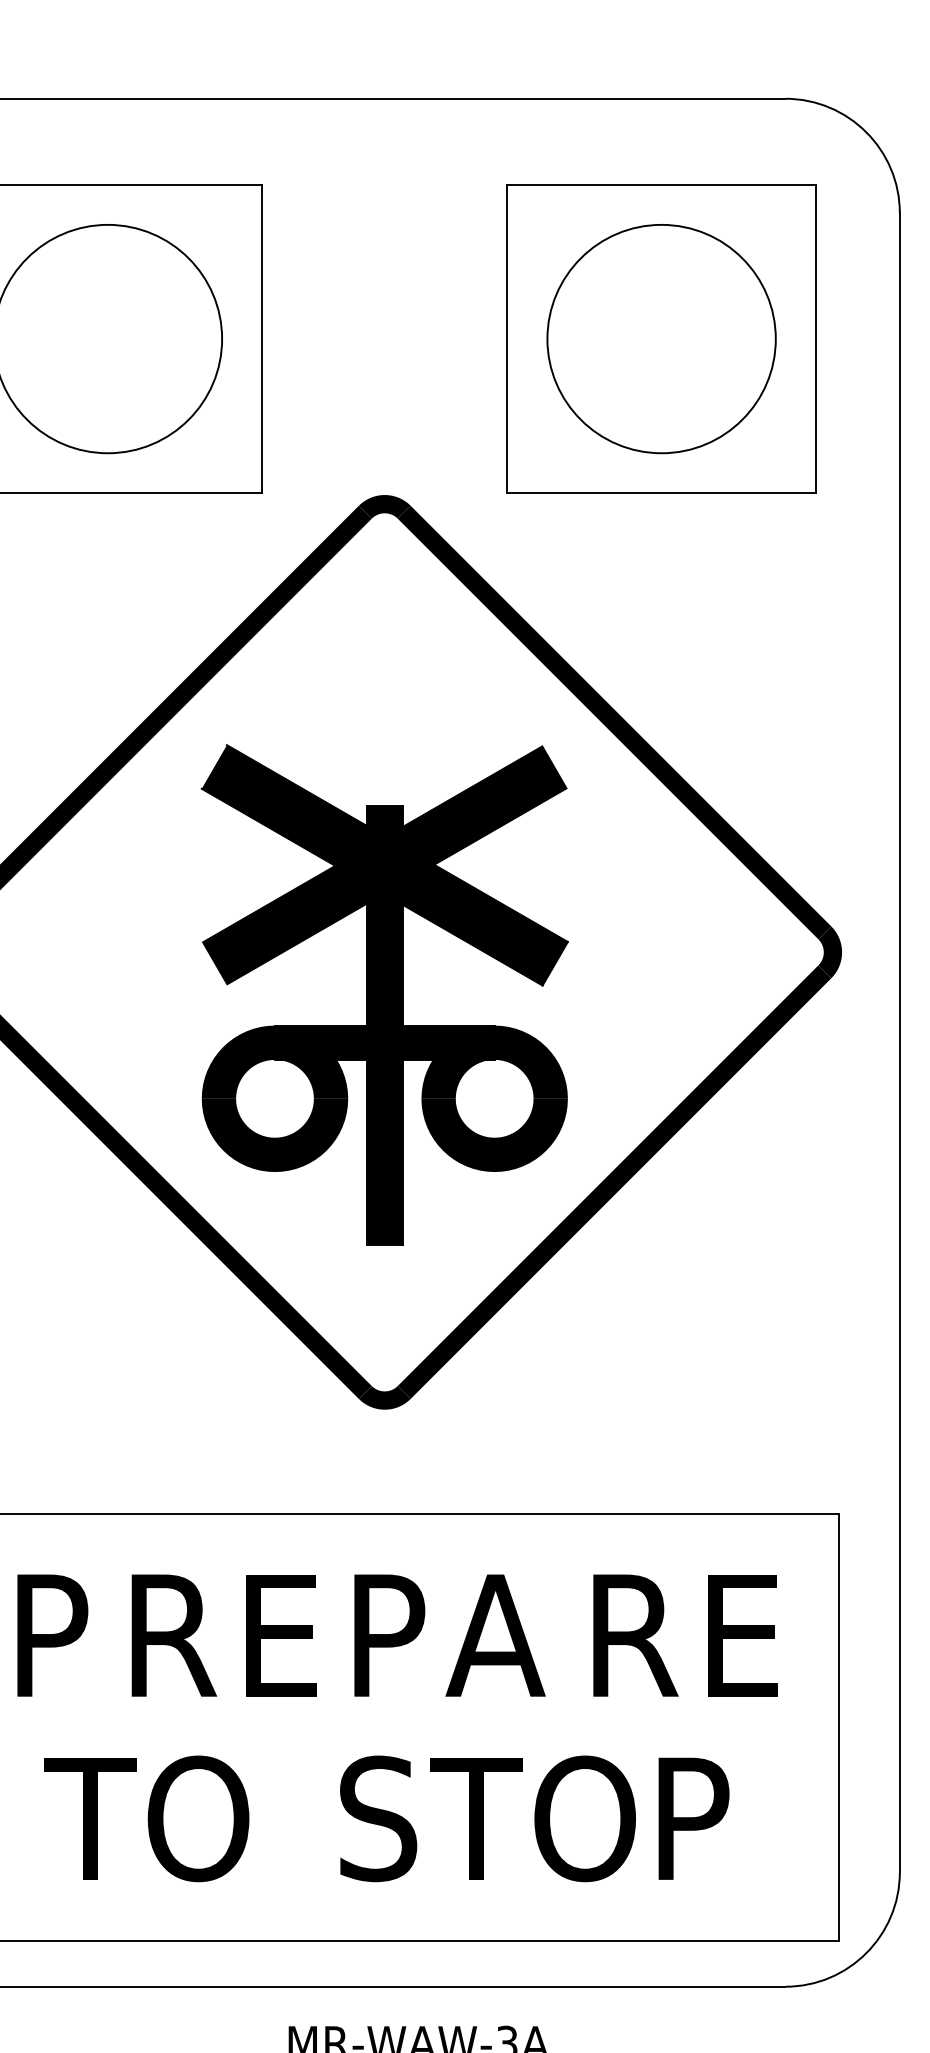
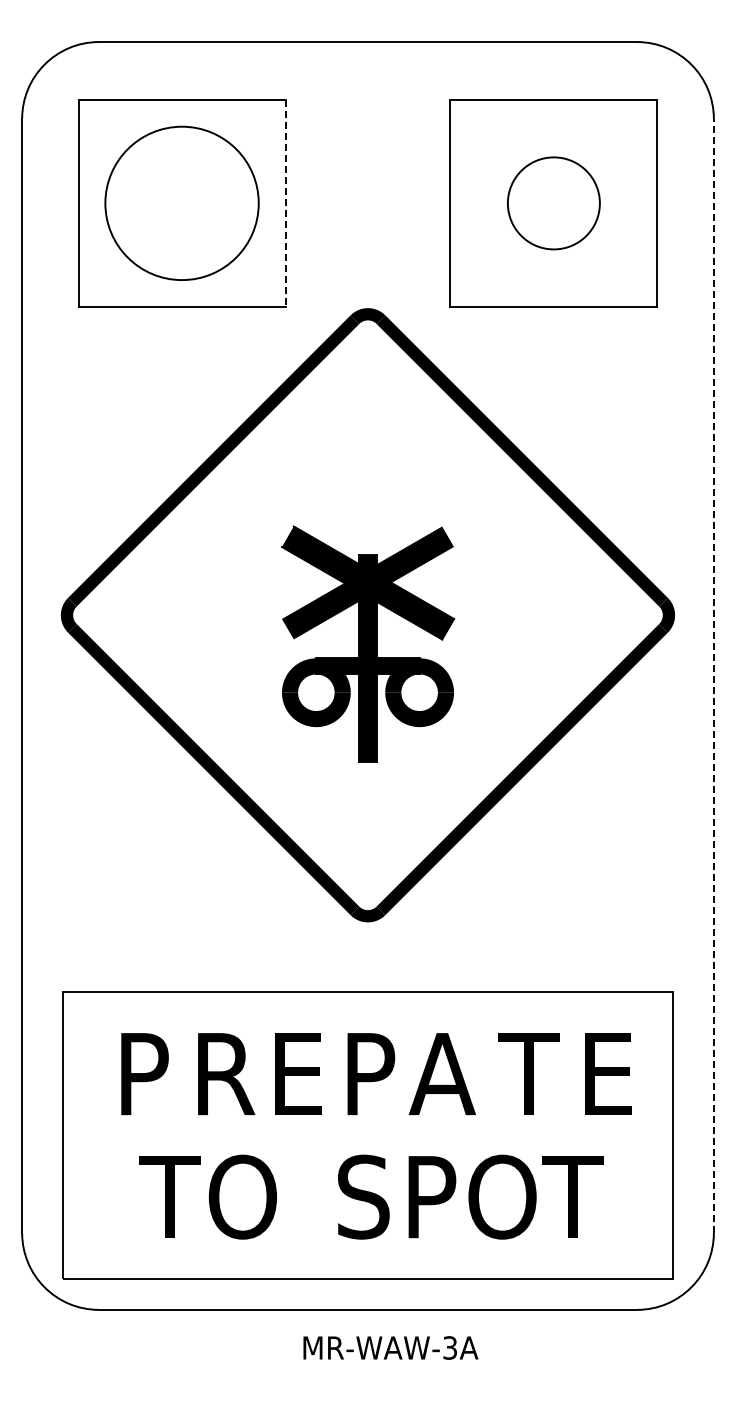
line: (261, 339) -> (285, 203), solid -> dashed
circle: (661, 339) -> (553, 203), size x0.6
part: (384, 994) -> (367, 643), size x0.7
line: (899, 1042) -> (713, 675), solid -> dashed
text: (628, 1636) -> (531, 1074), R -> T
text: (476, 1819) -> (429, 1197), T -> P
text: (689, 1819) -> (572, 1197), P -> T

